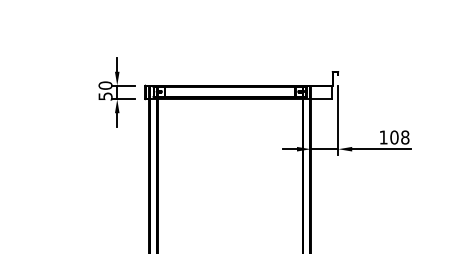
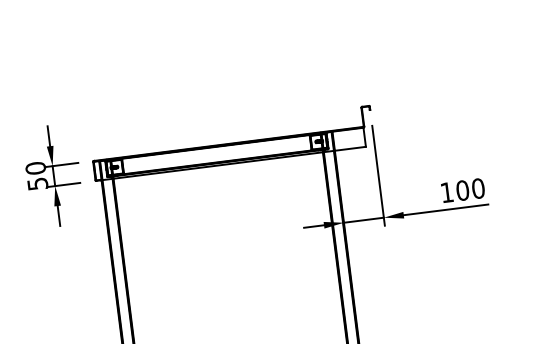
text: (405, 137) -> (478, 188), 108 -> 100

